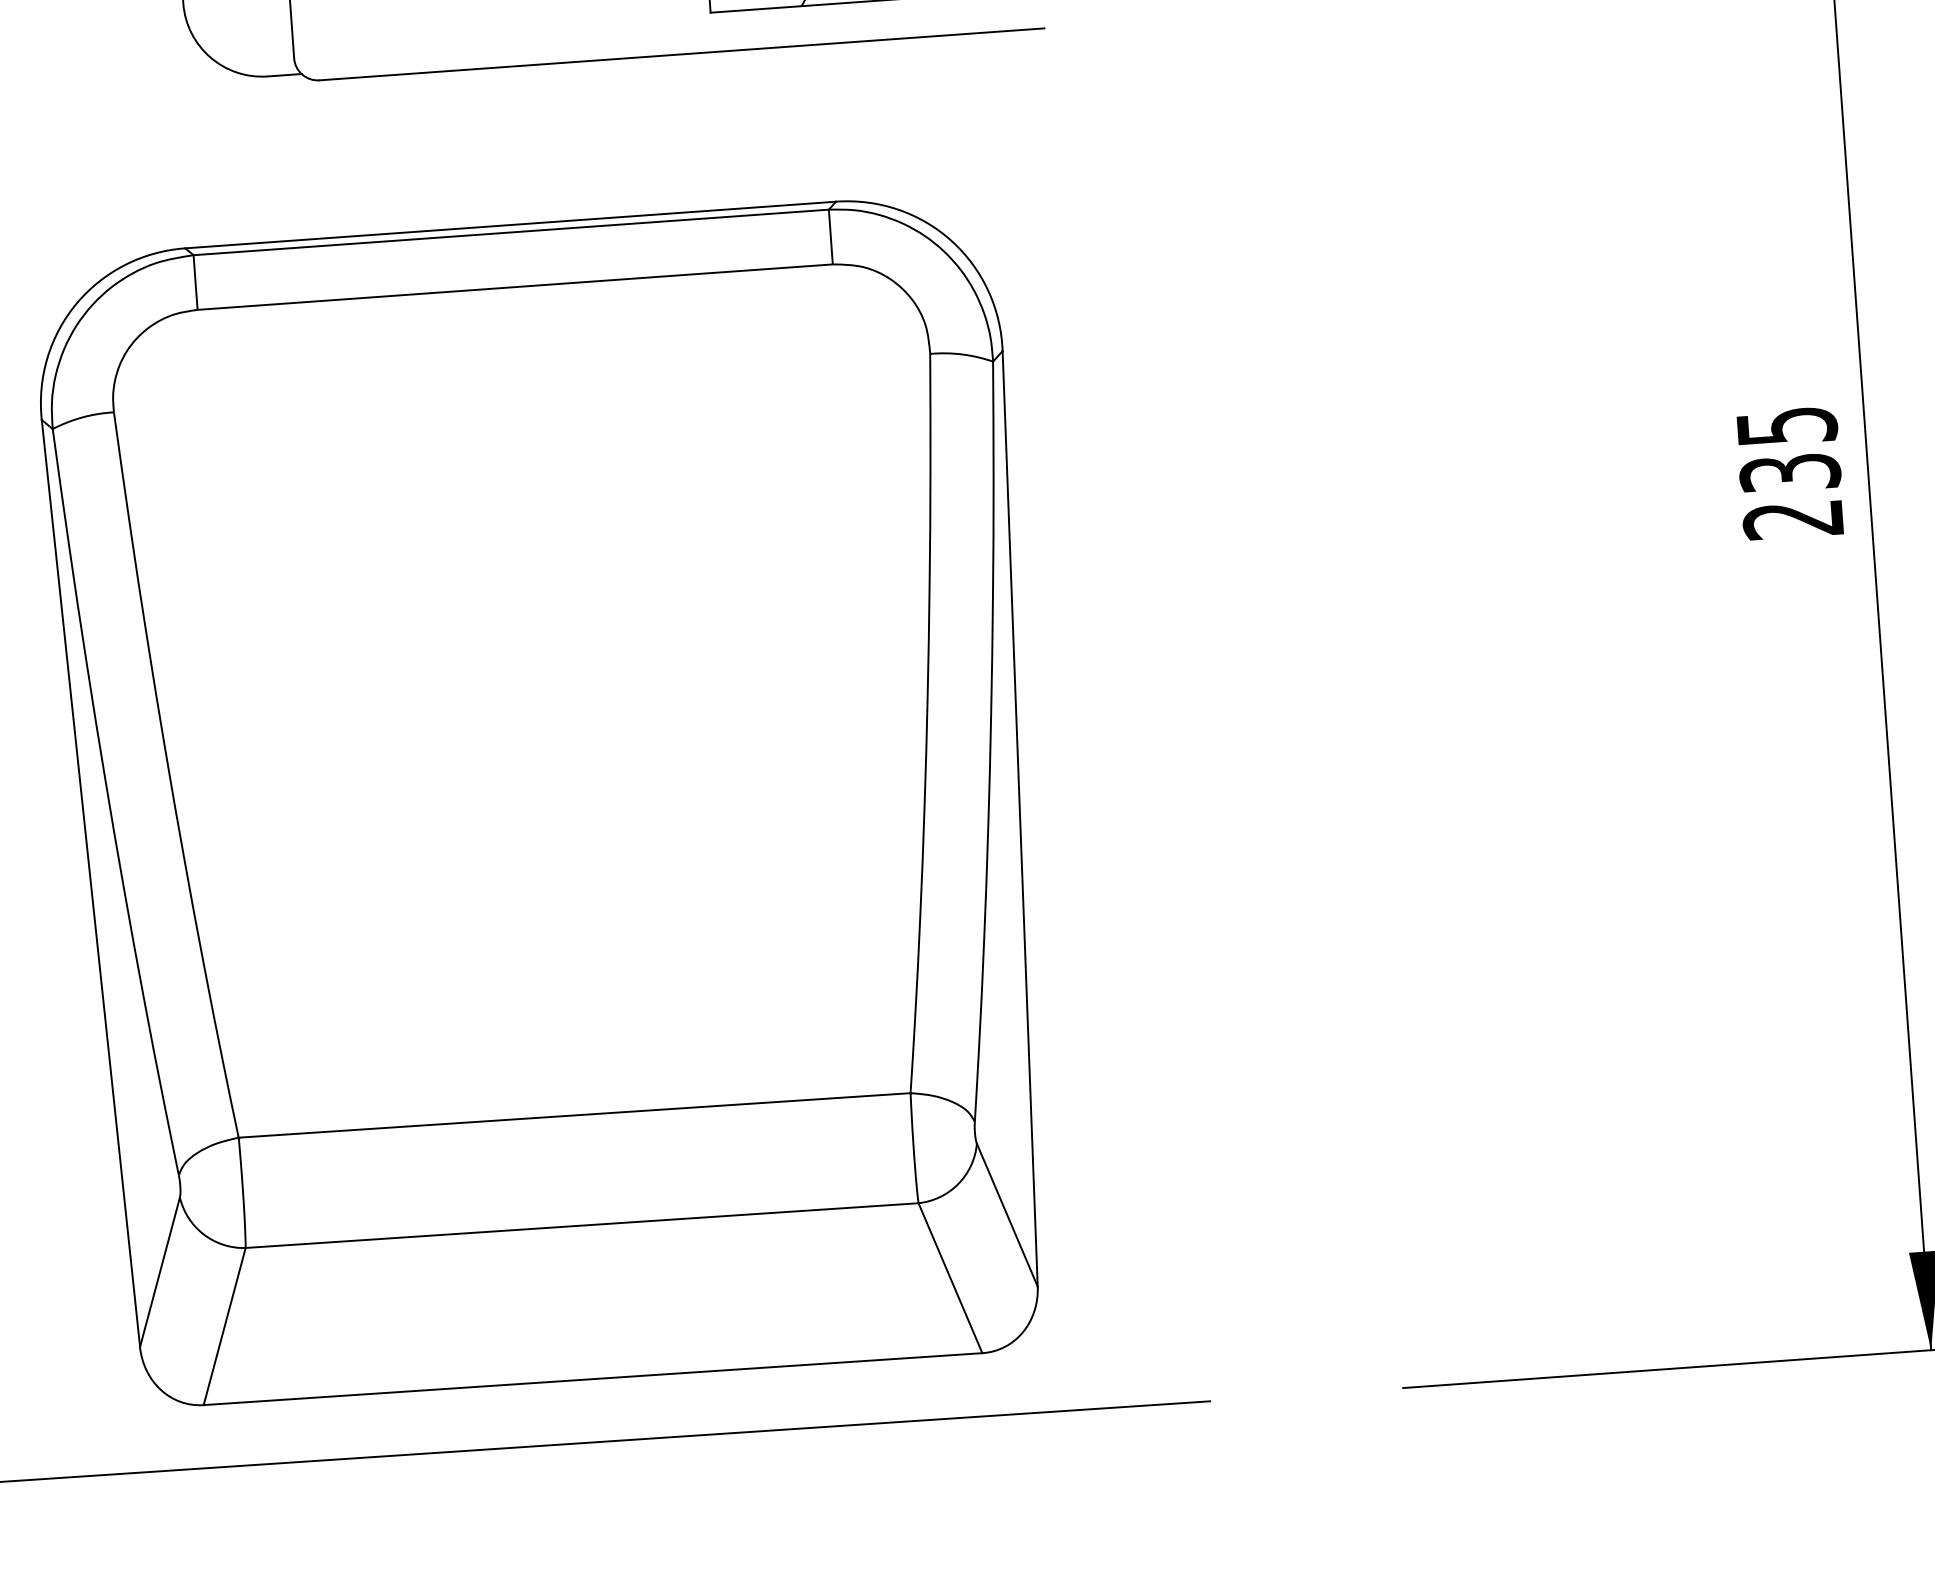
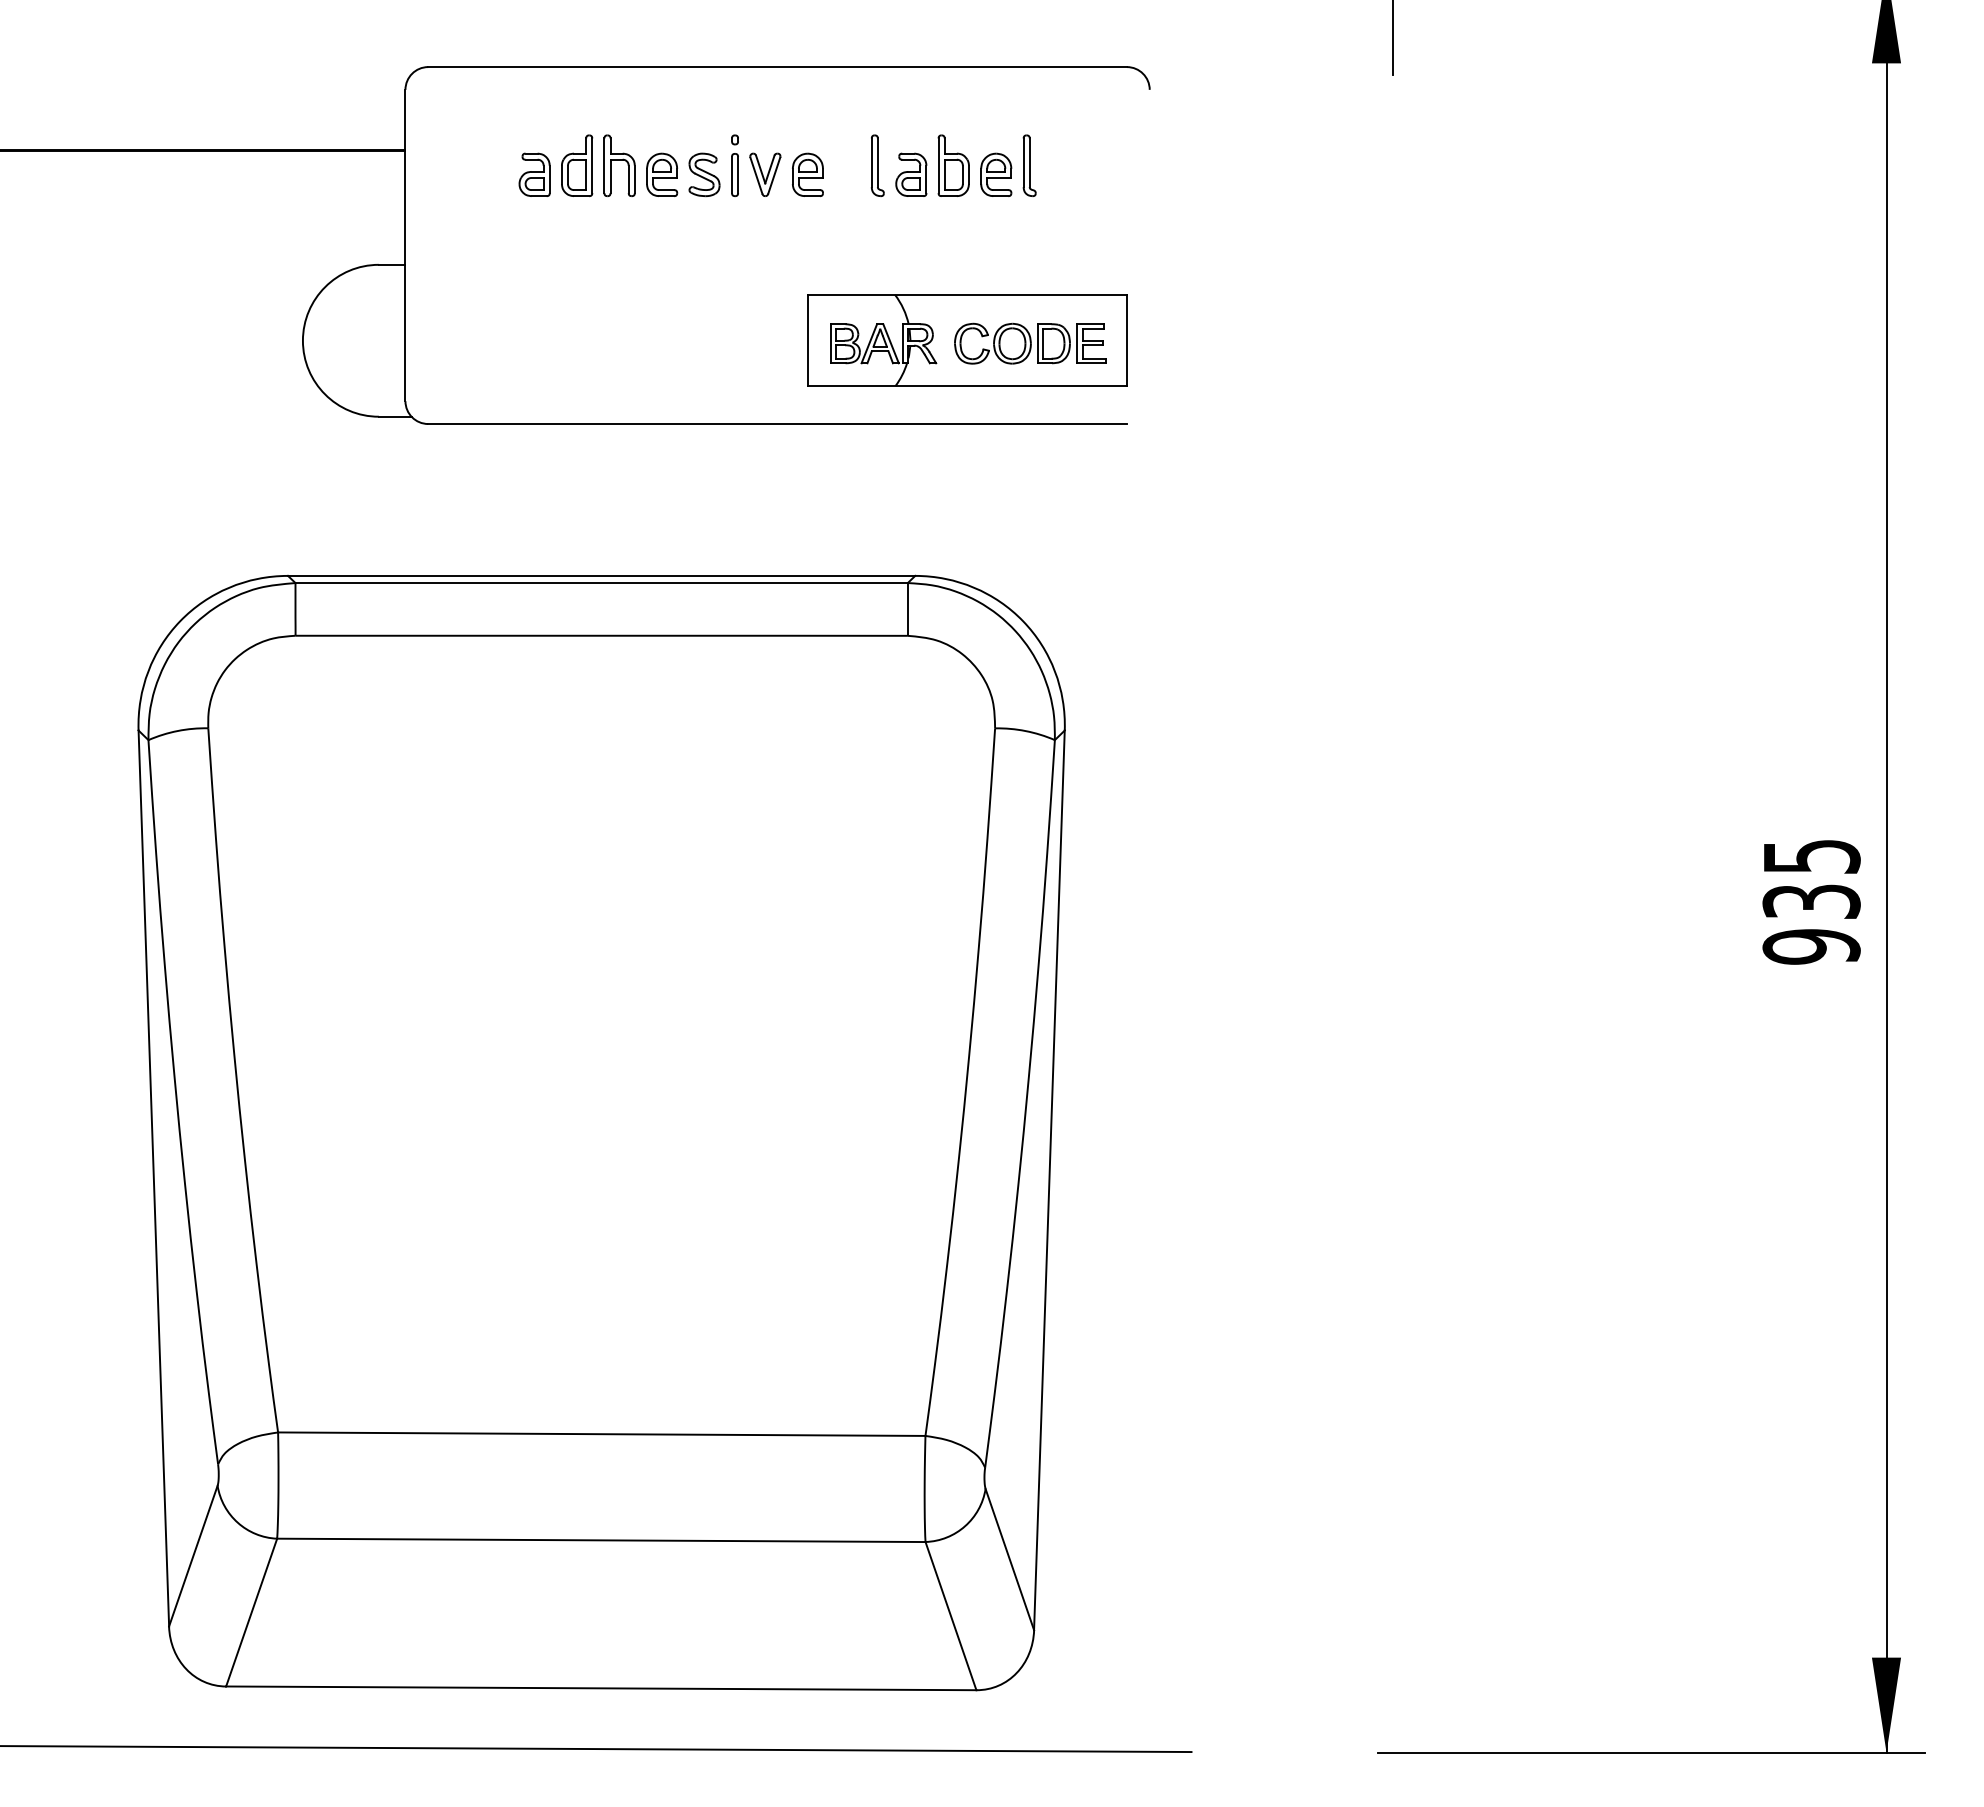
text: (1793, 519) -> (1811, 946), 235 -> 935

